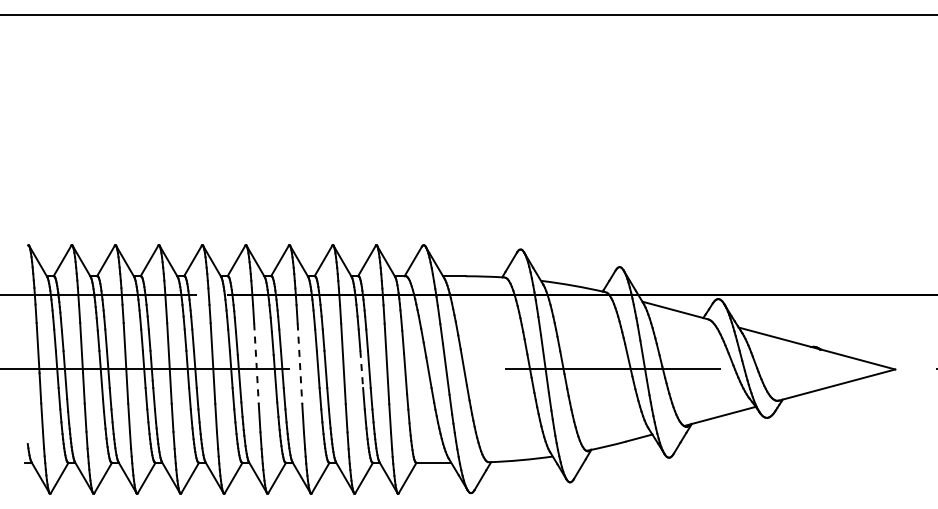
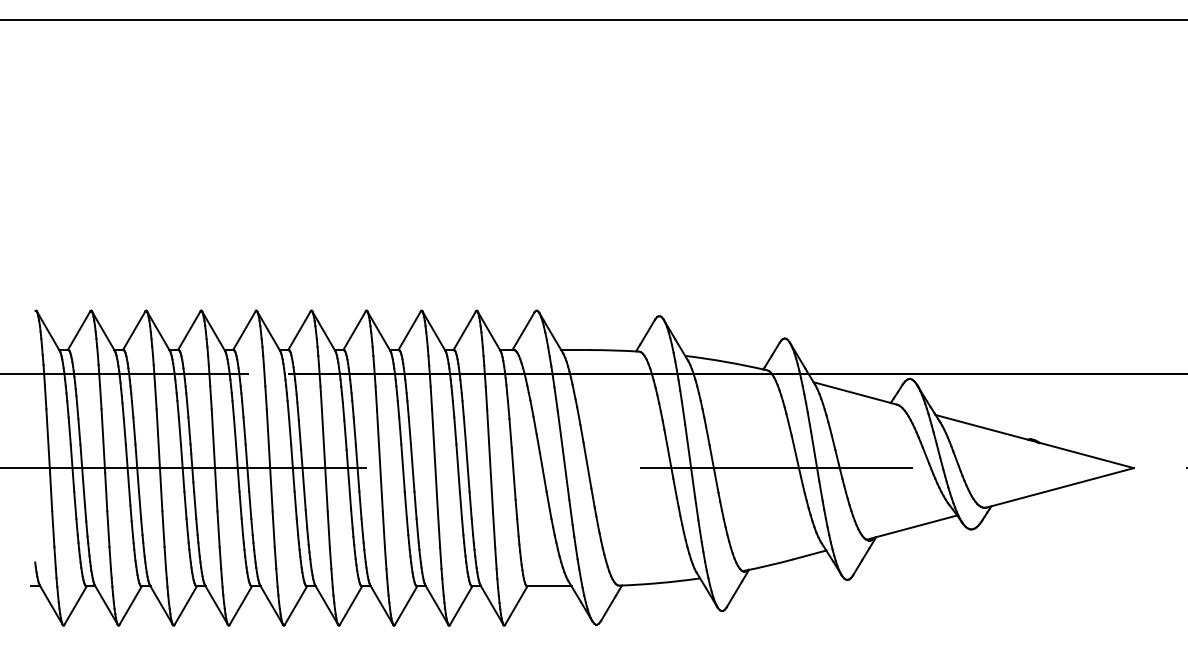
line: (256, 364) -> (324, 461), dashed -> solid
line: (300, 364) -> (380, 461), dashed -> solid
line: (361, 369) -> (457, 468), dashed -> solid

